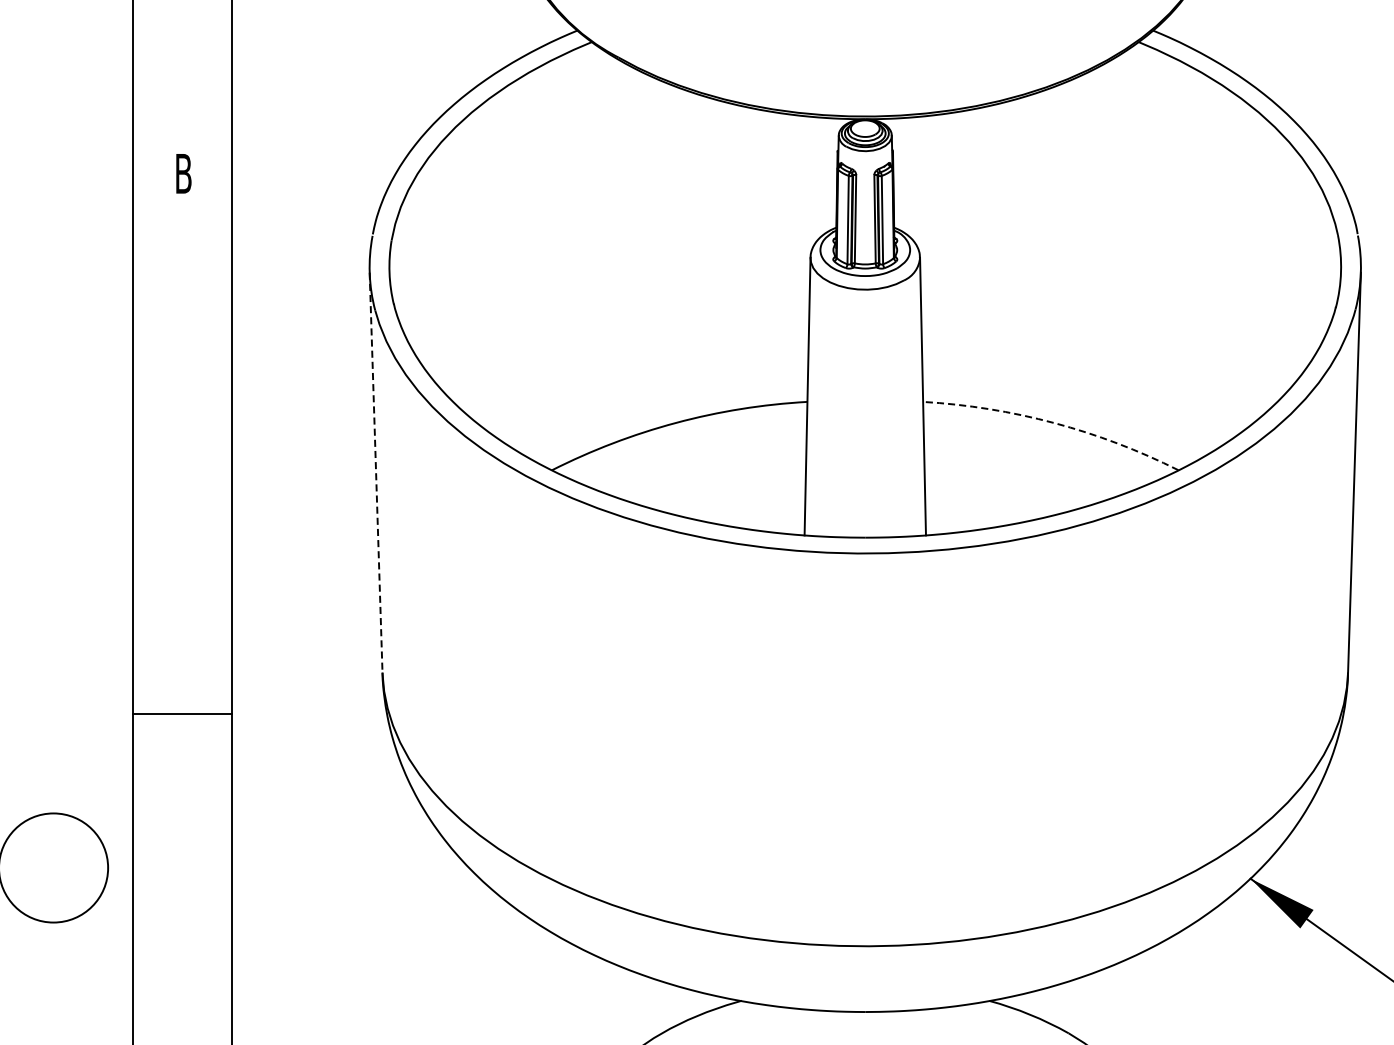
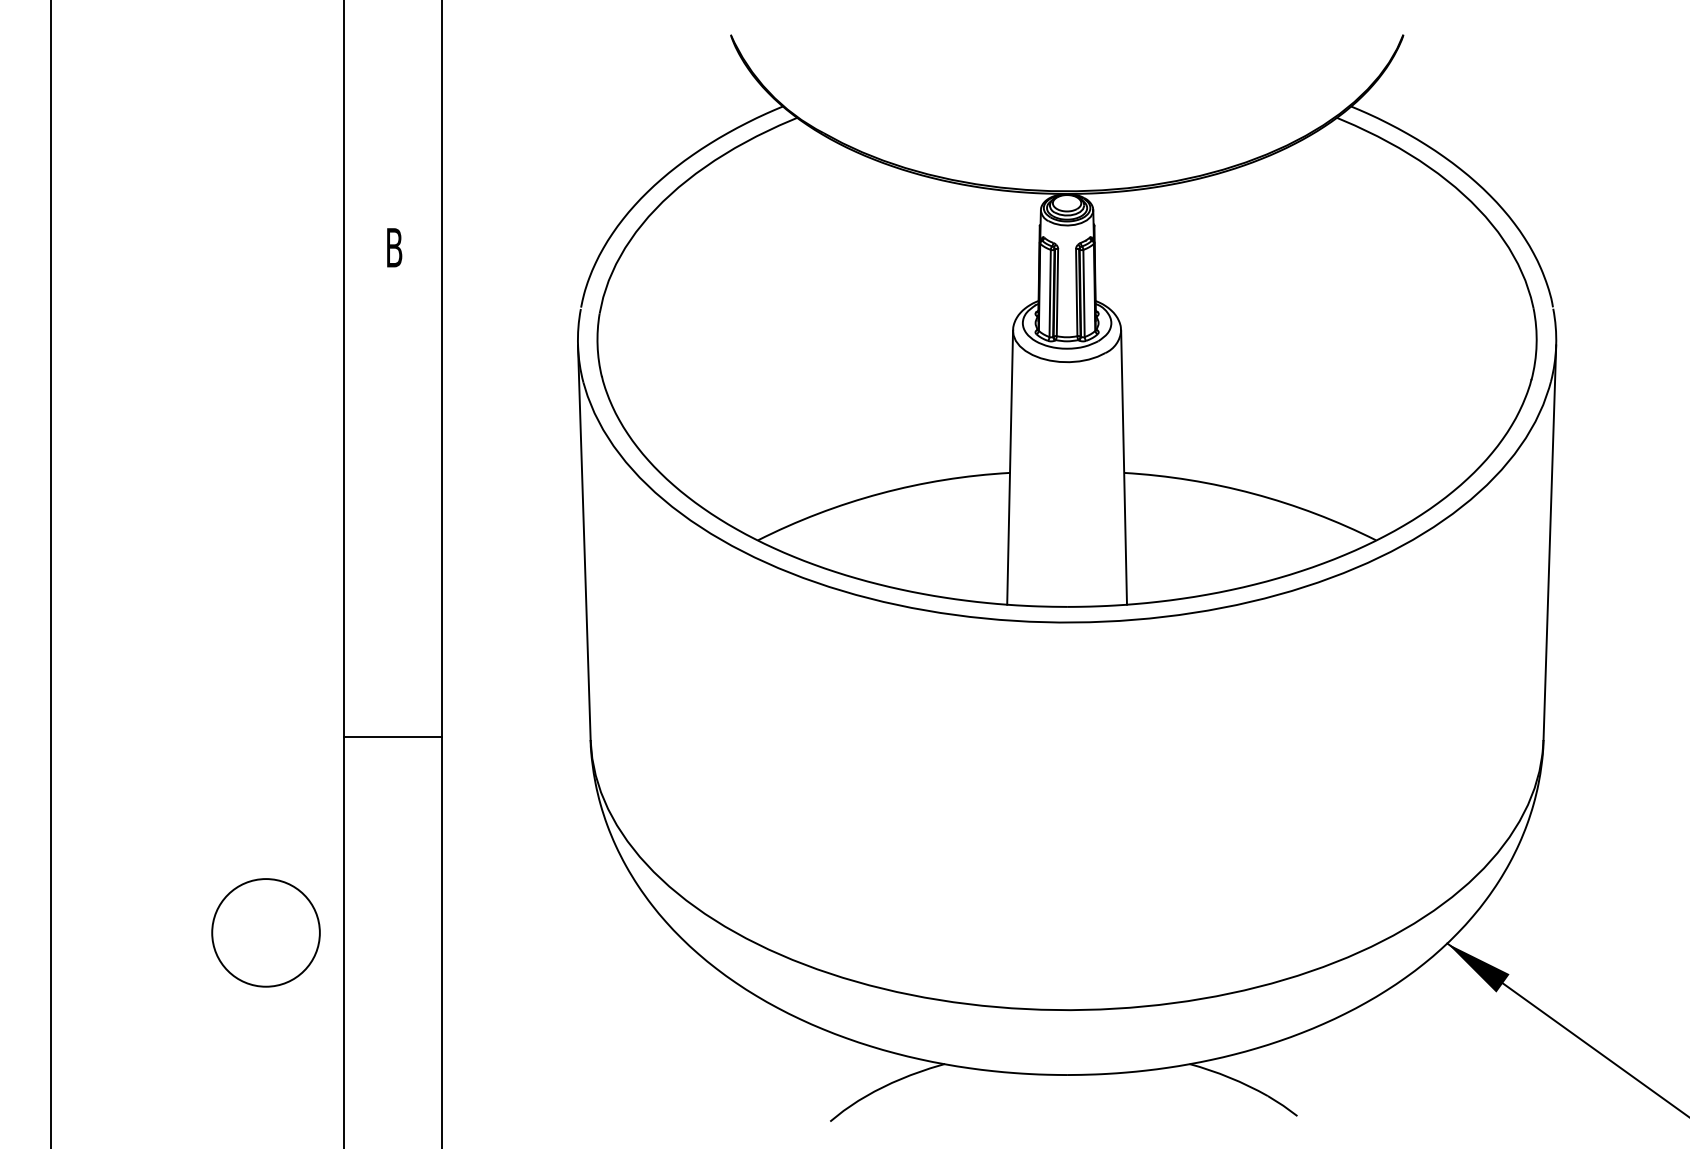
arc: (1054, 422) -> (1253, 493), dashed -> solid
line: (376, 473) -> (584, 543), dashed -> solid
line: (182, 714) -> (393, 737), moved

